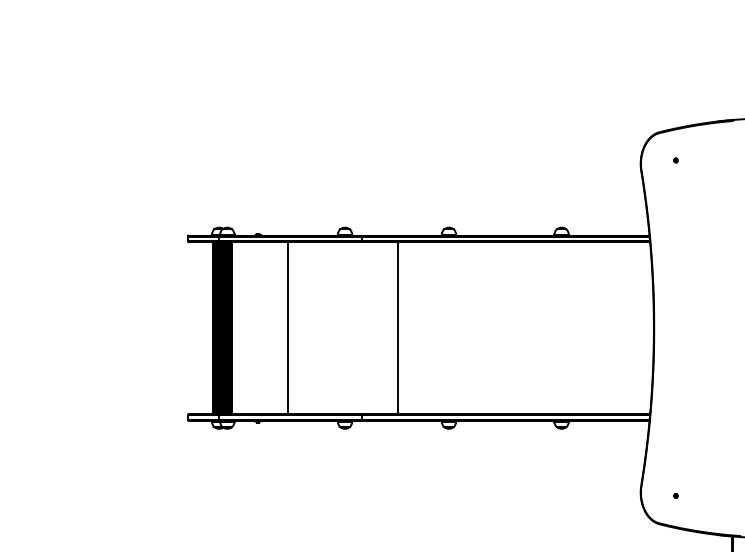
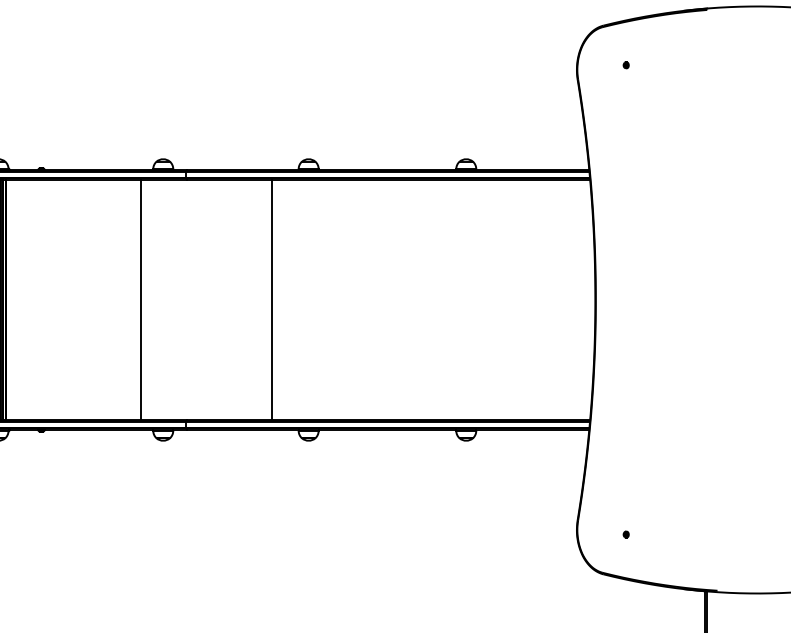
line: (288, 328) -> (141, 300), moved
line: (397, 328) -> (271, 300), moved

